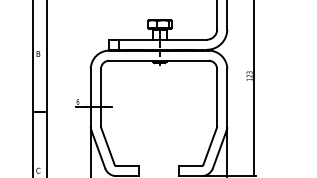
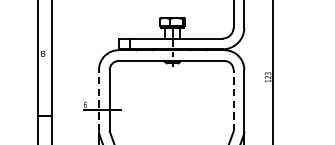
line: (90, 97) -> (98, 100), solid -> dashed
line: (217, 98) -> (233, 101), solid -> dashed

